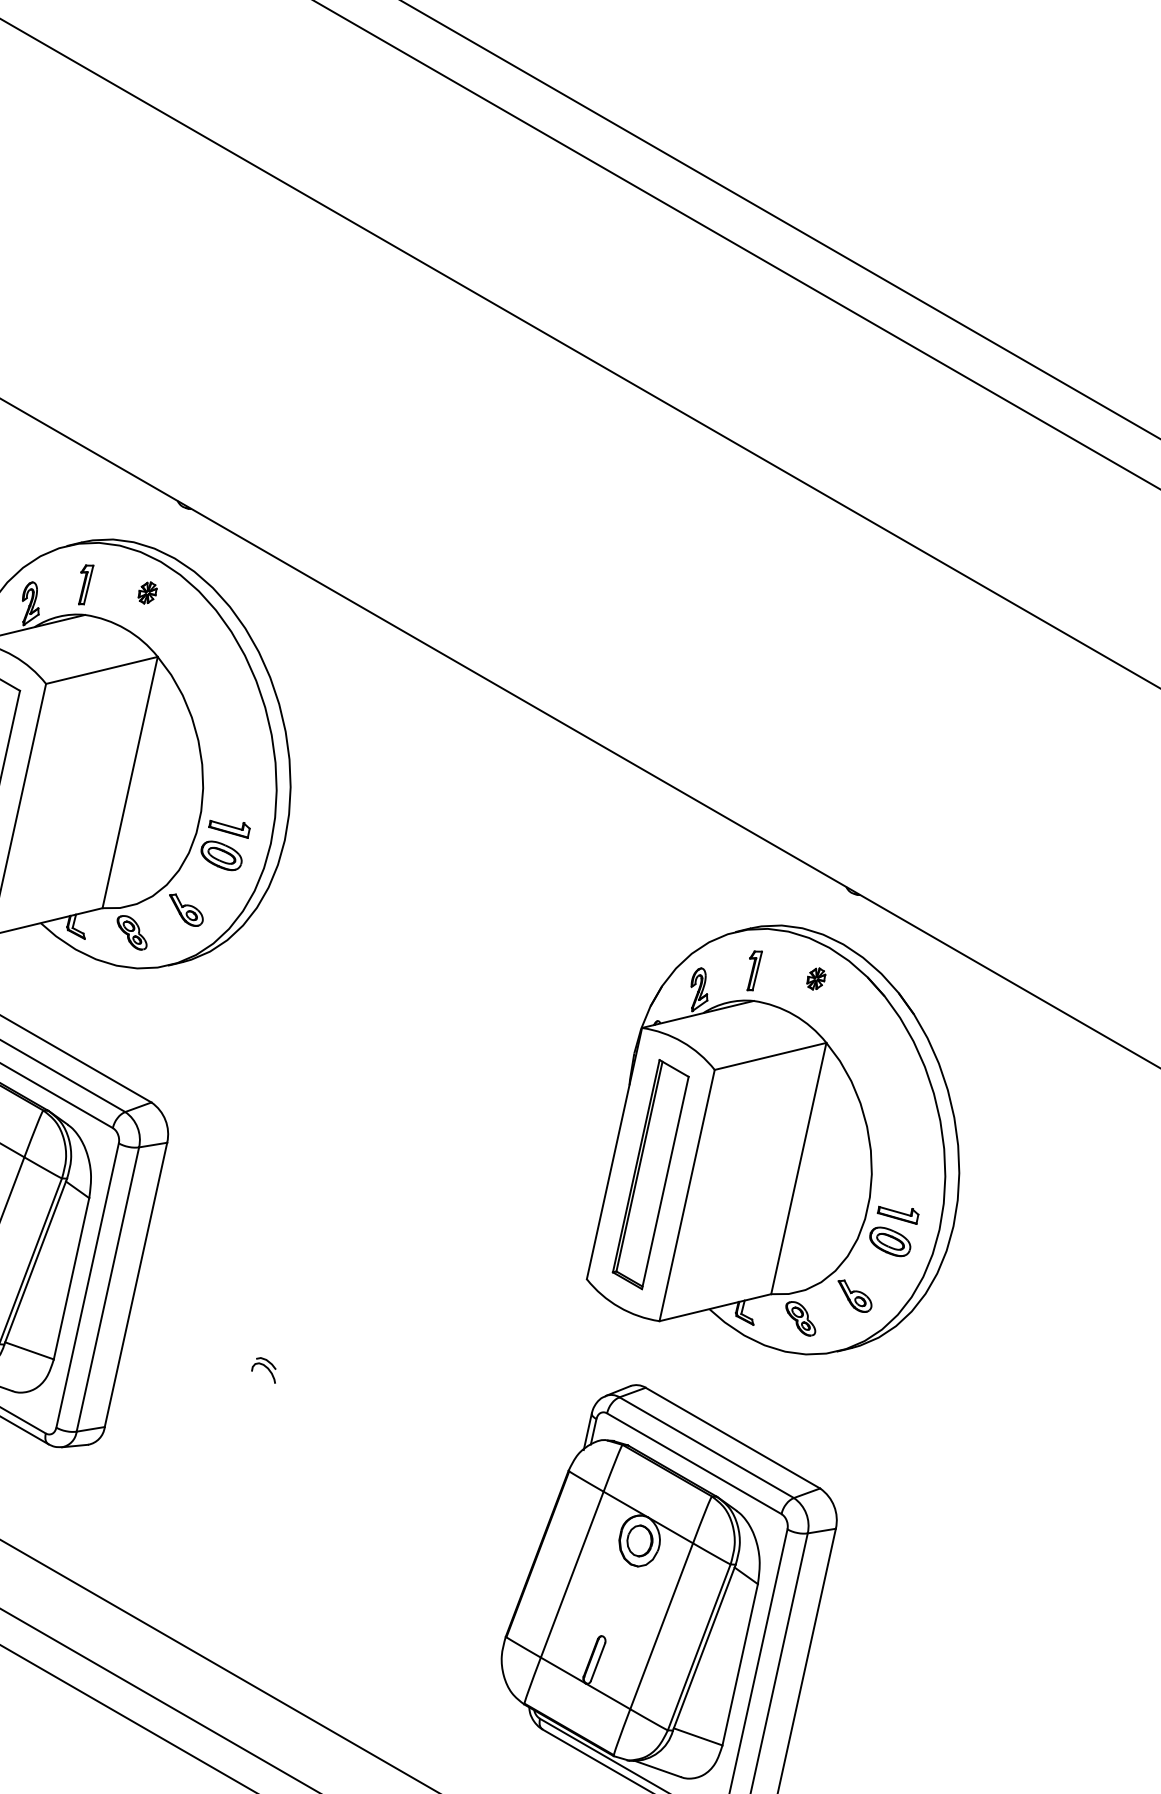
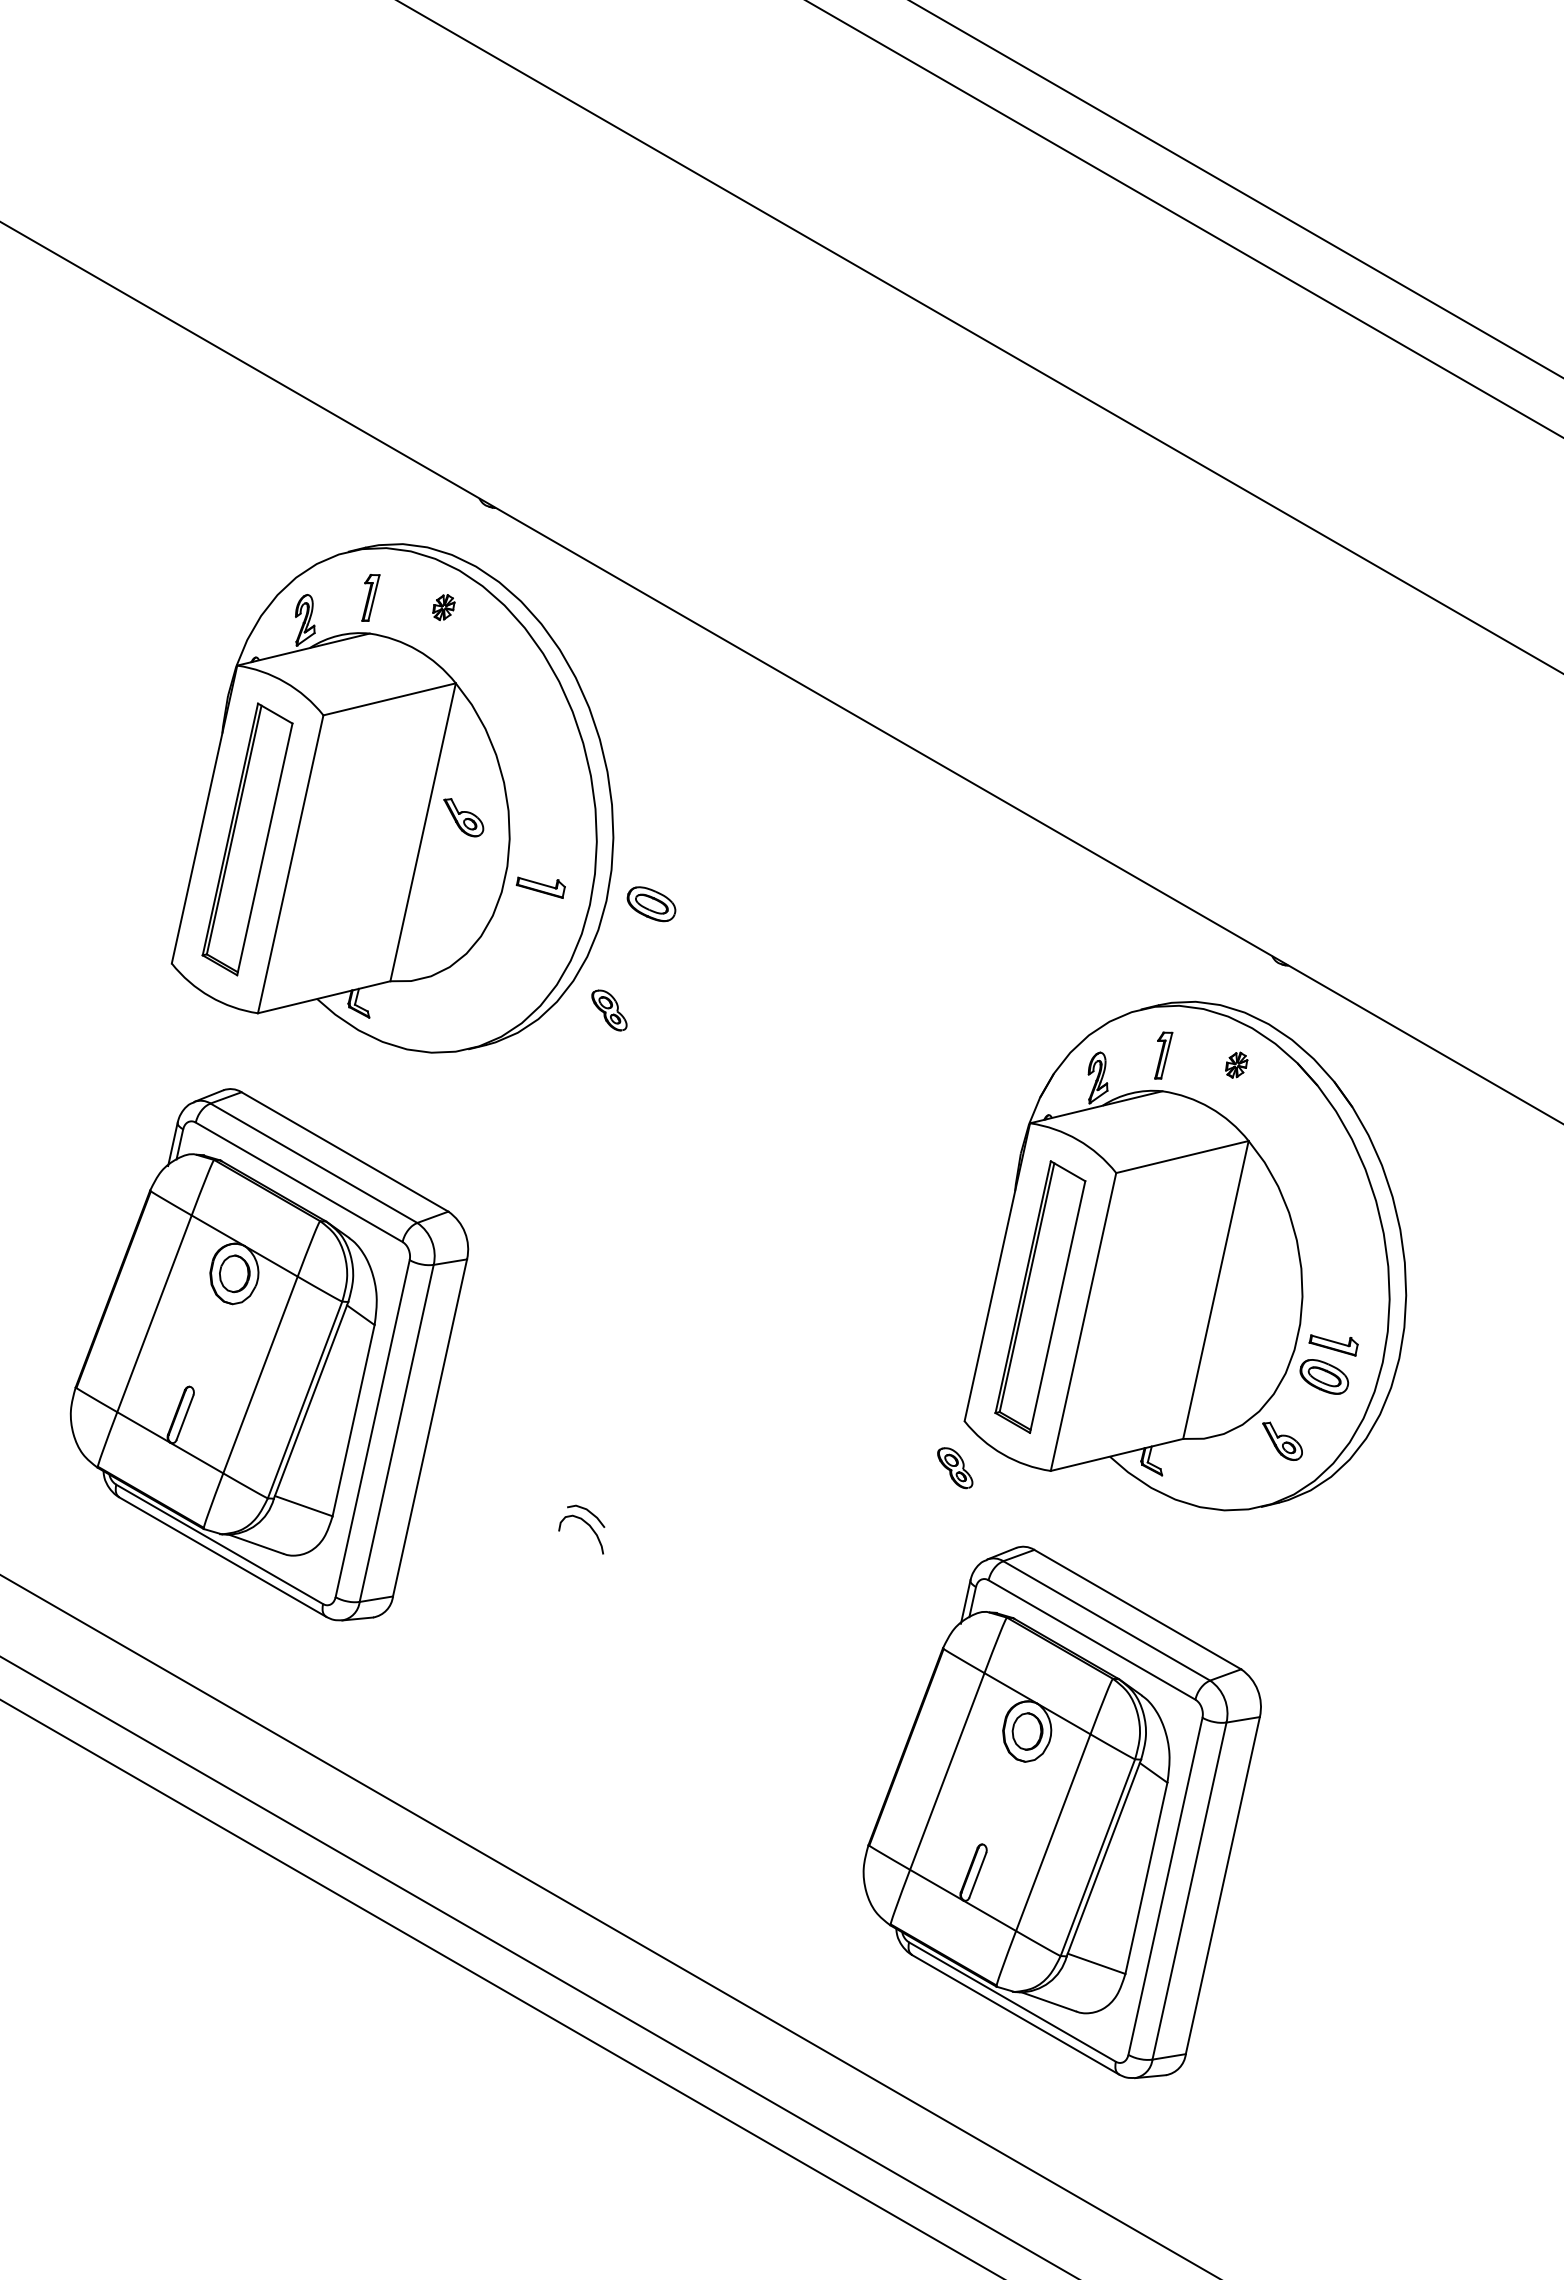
part: (221, 856) -> (651, 904), moved
part: (186, 910) -> (463, 817), moved
part: (132, 932) -> (609, 1010), moved
part: (800, 1319) -> (955, 1468), moved
part: (263, 1370) -> (581, 1529), size x1.6

